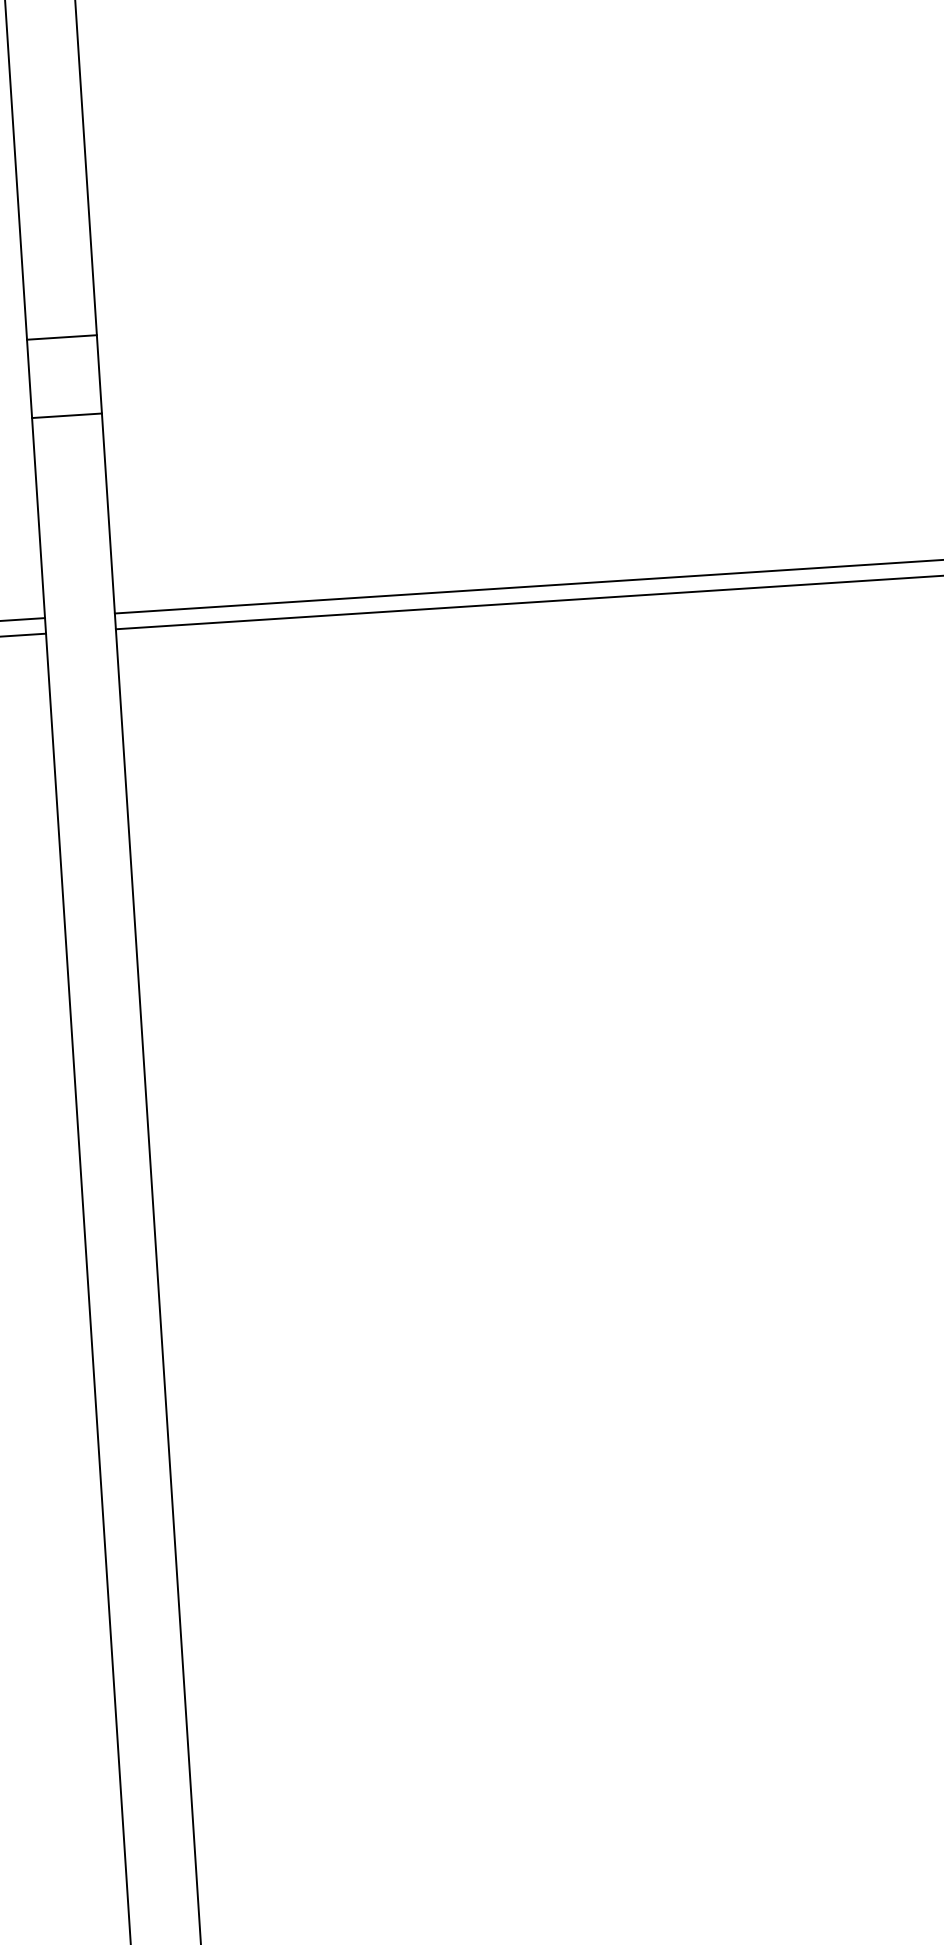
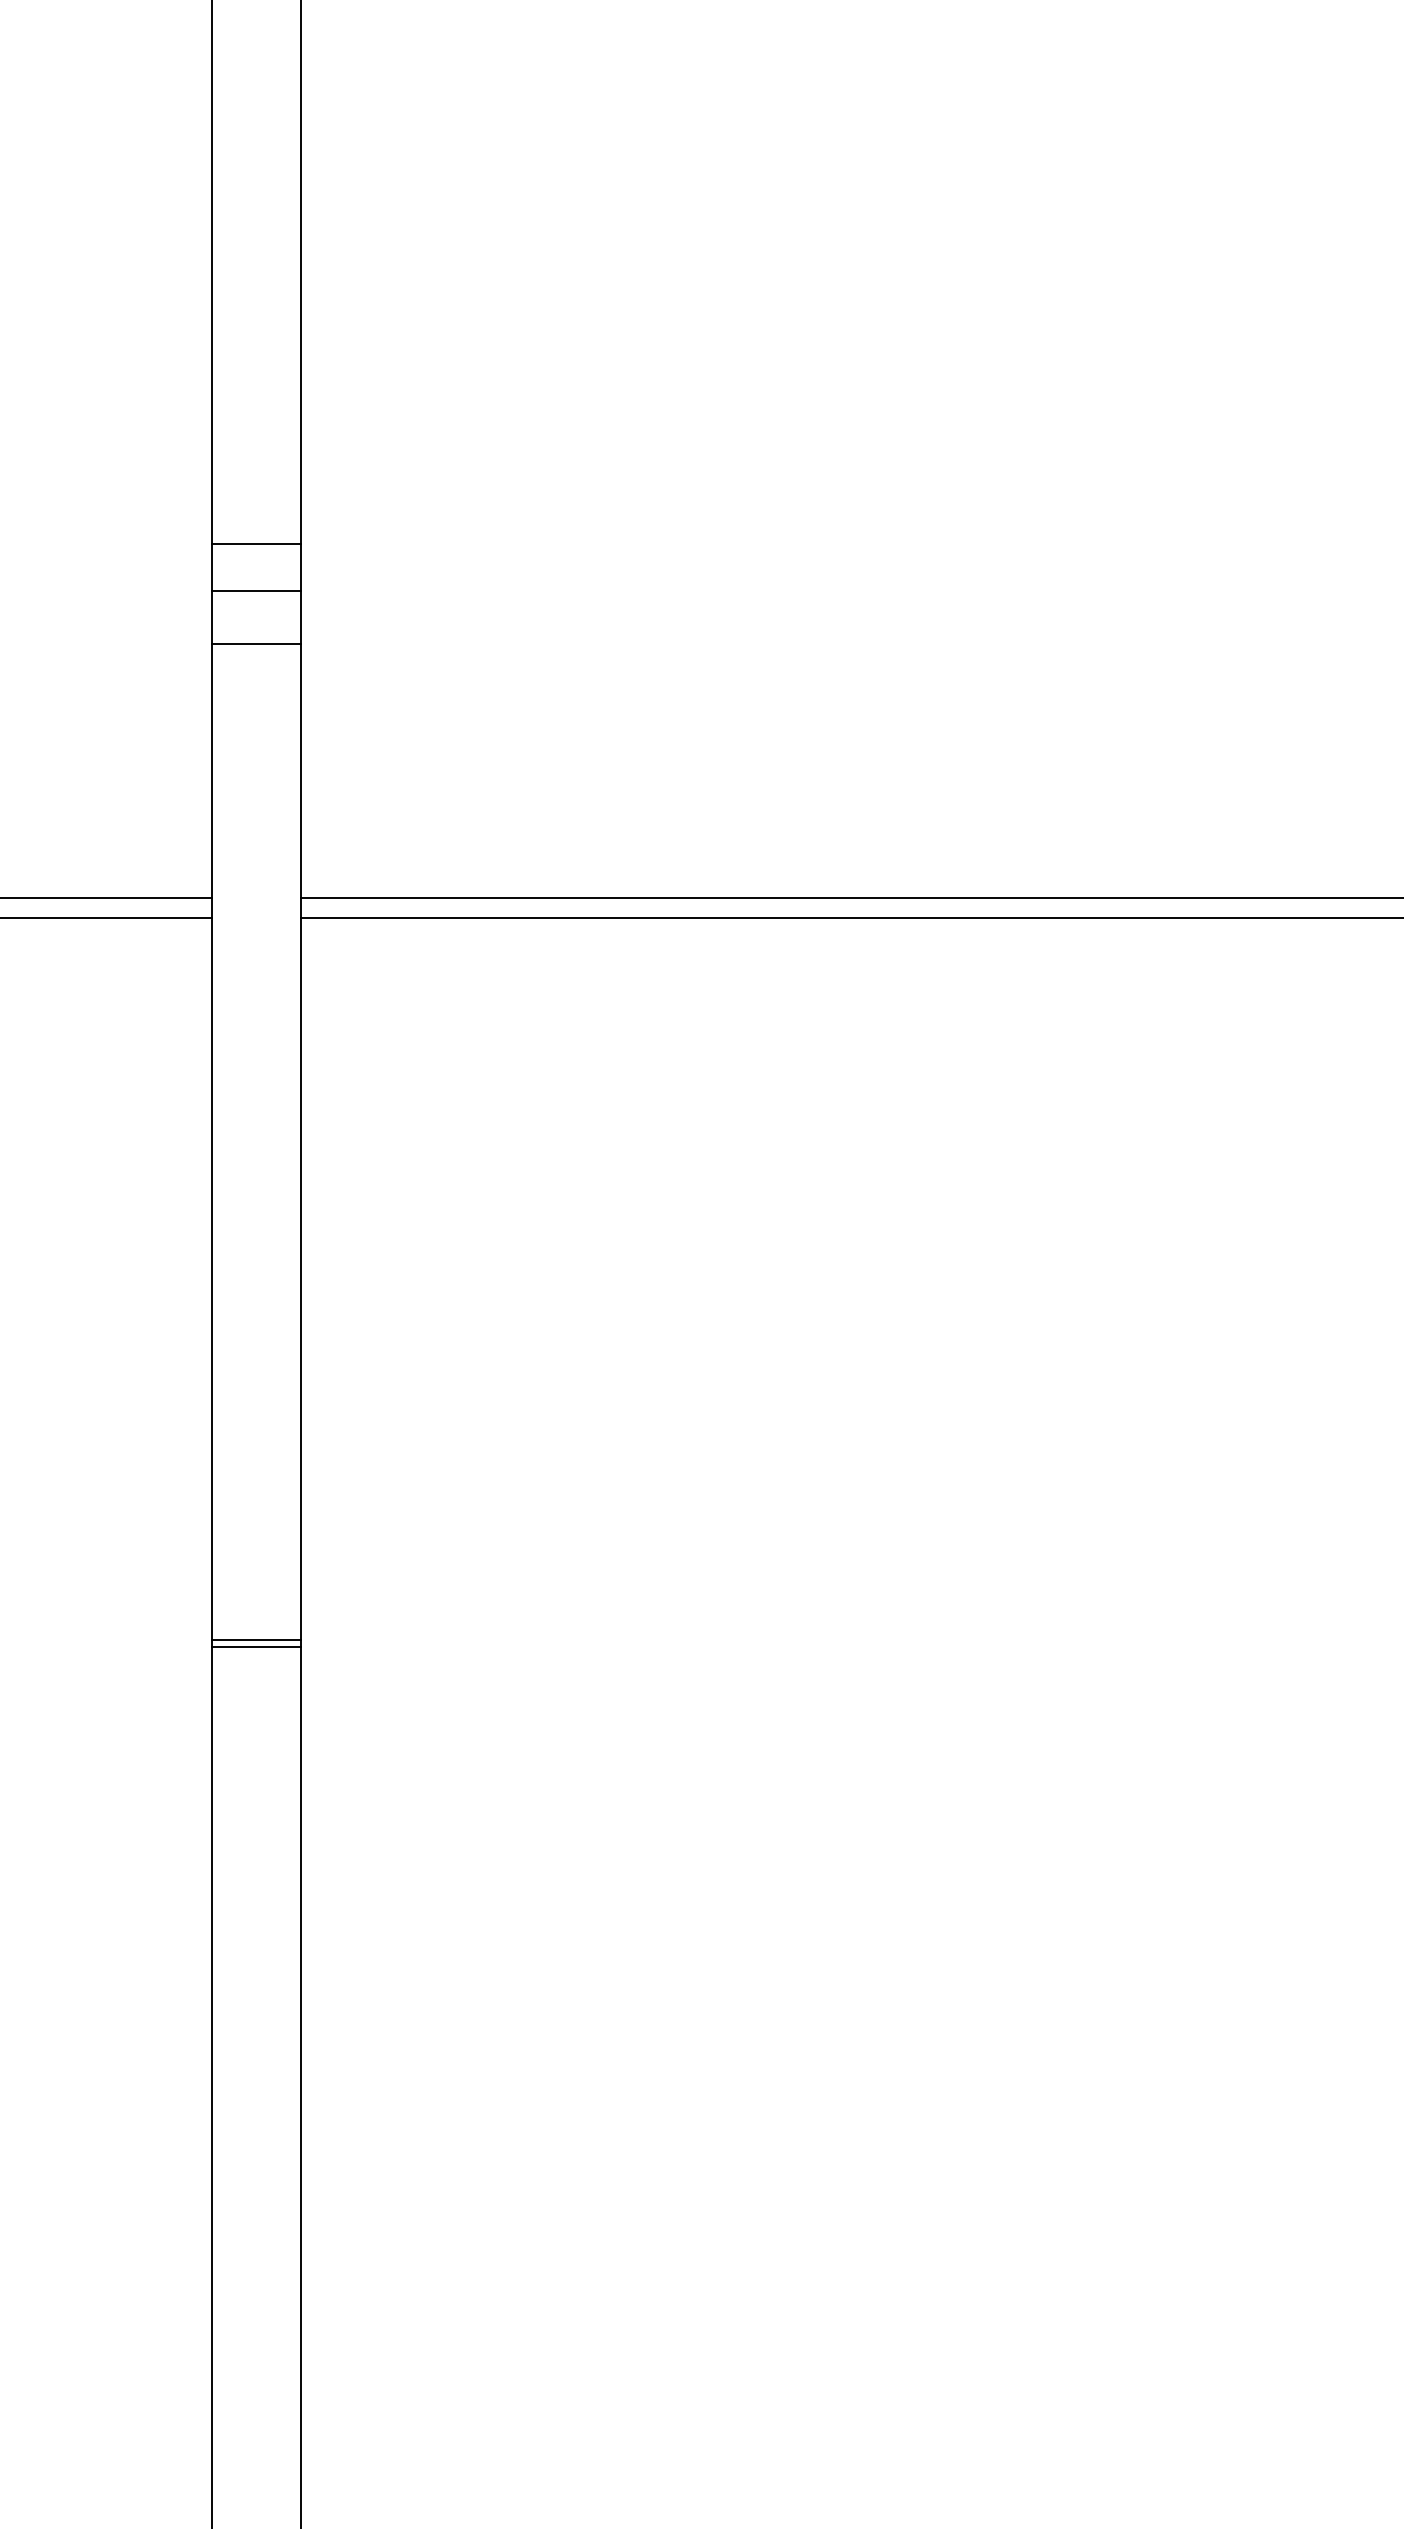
line: (64, 374) -> (256, 591), added
line: (117, 1197) -> (256, 1639), added
line: (117, 1203) -> (256, 1647), added

